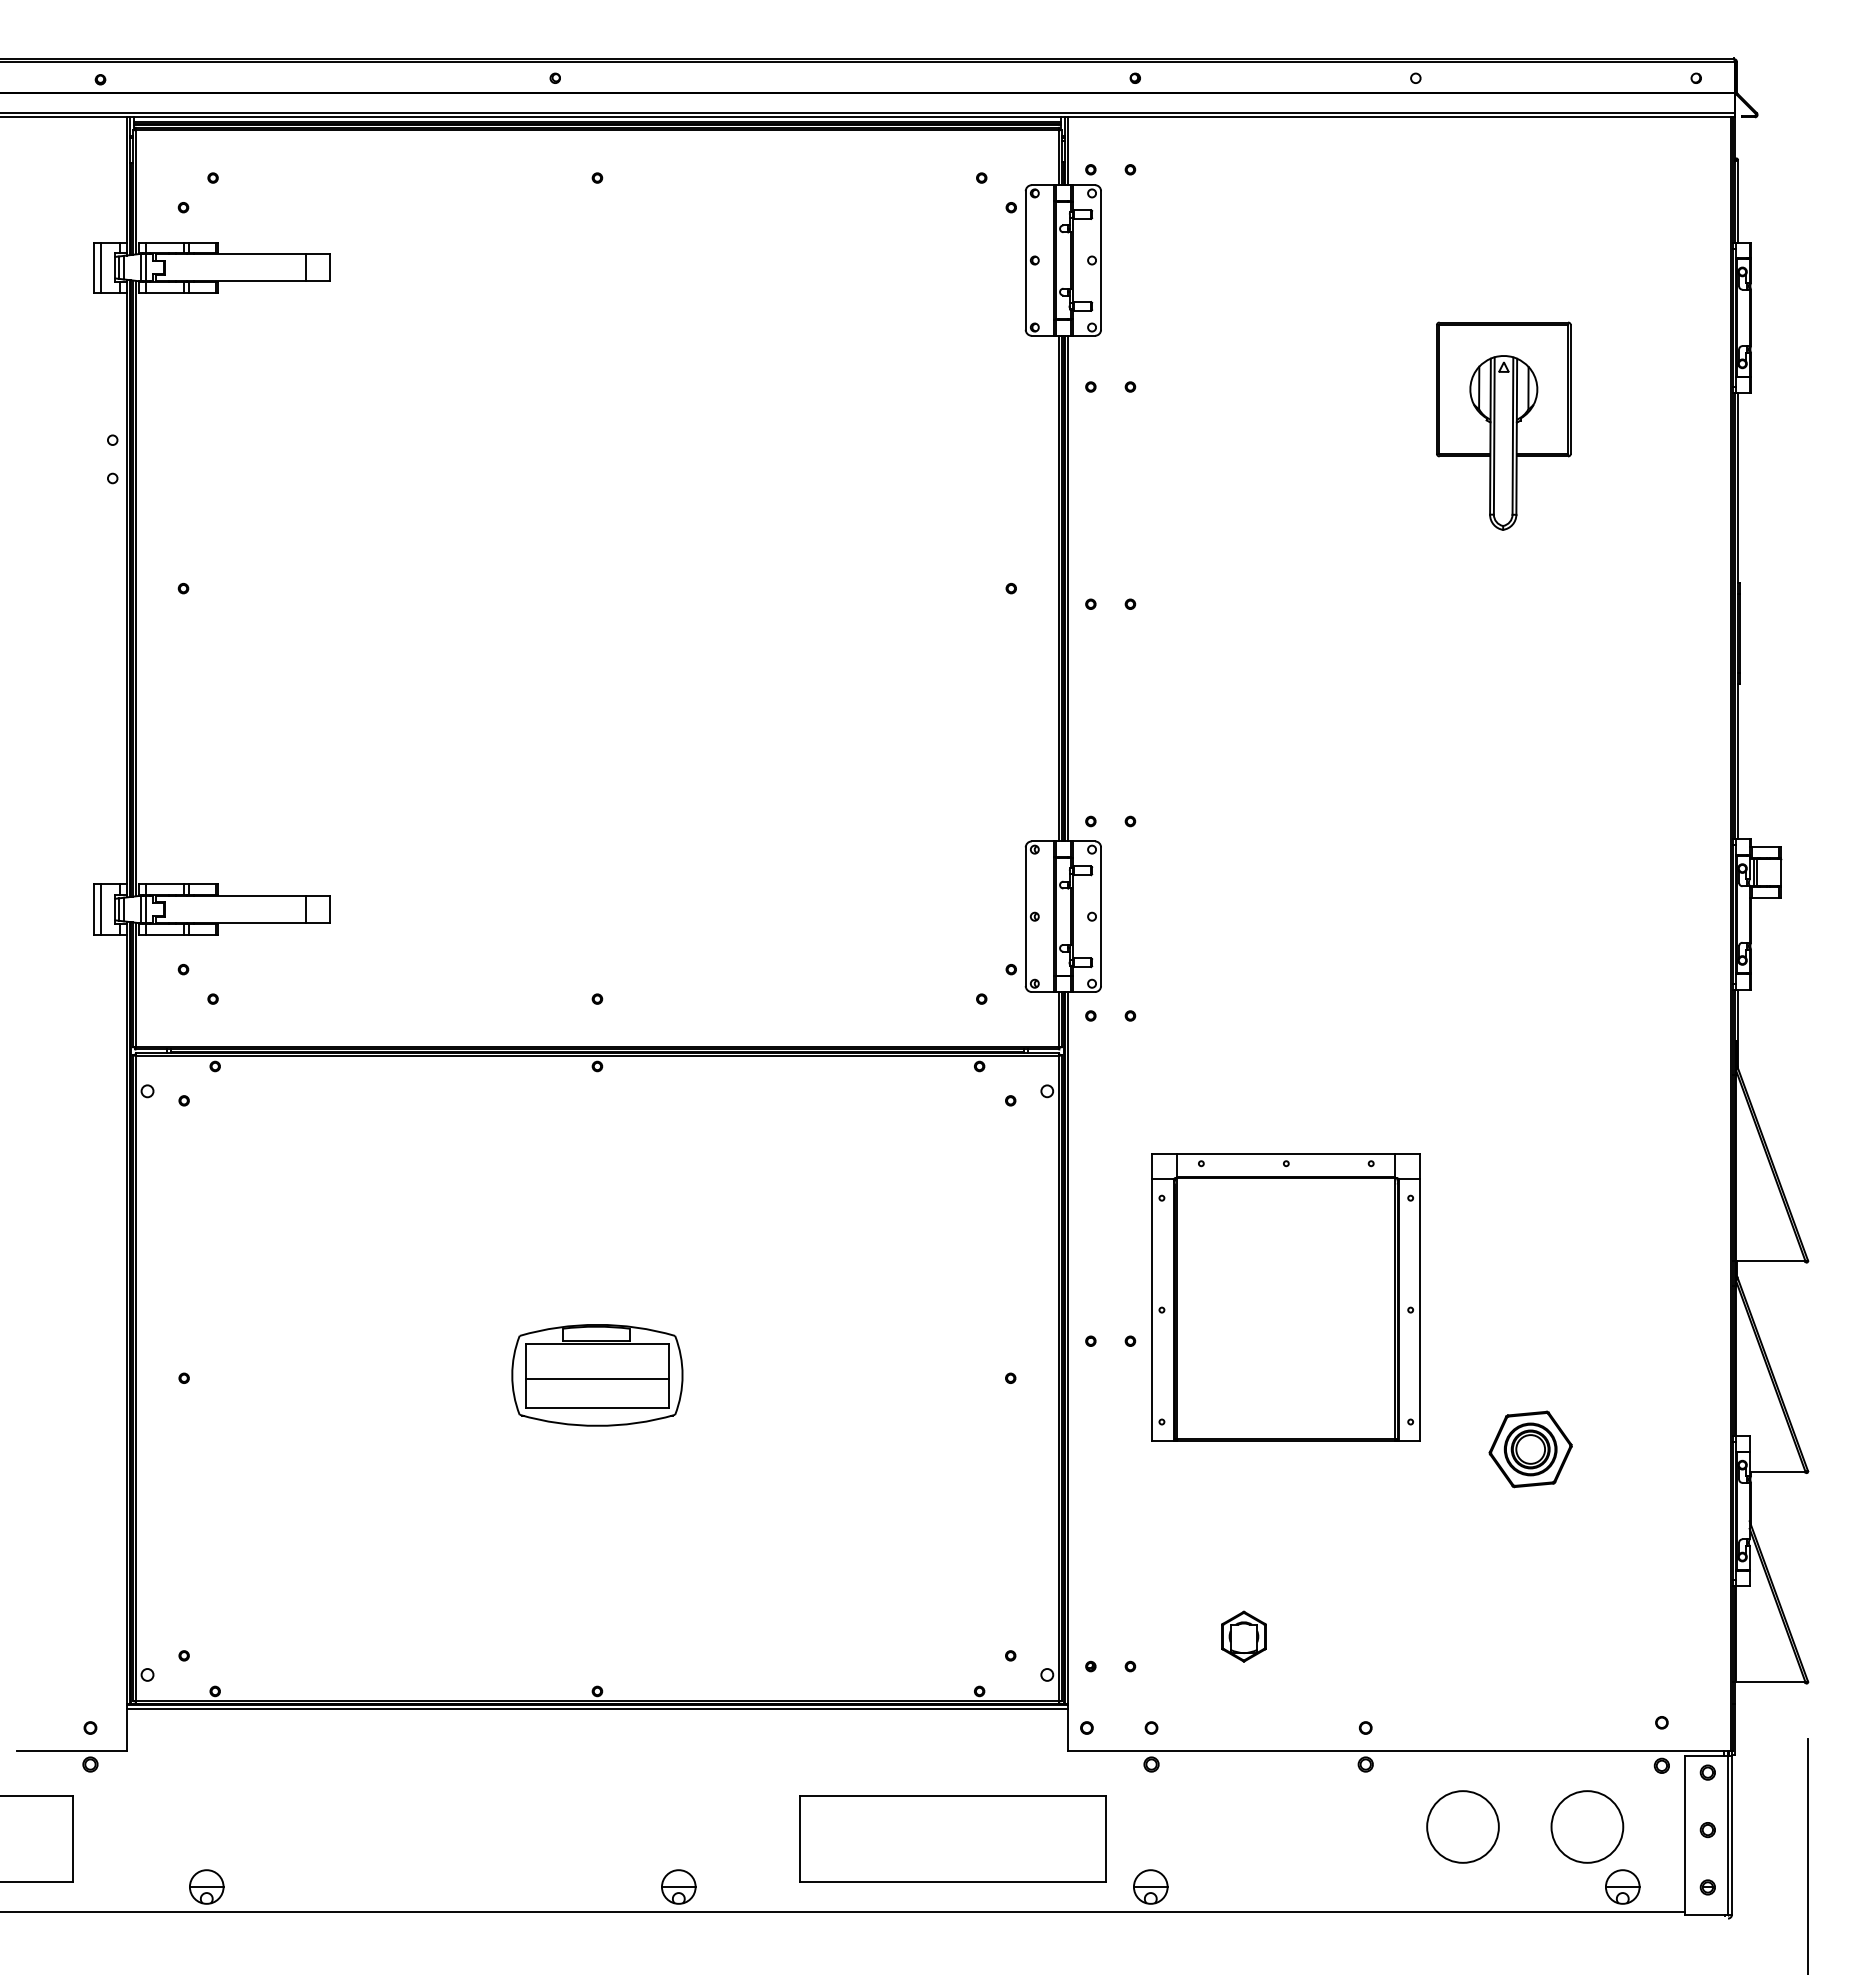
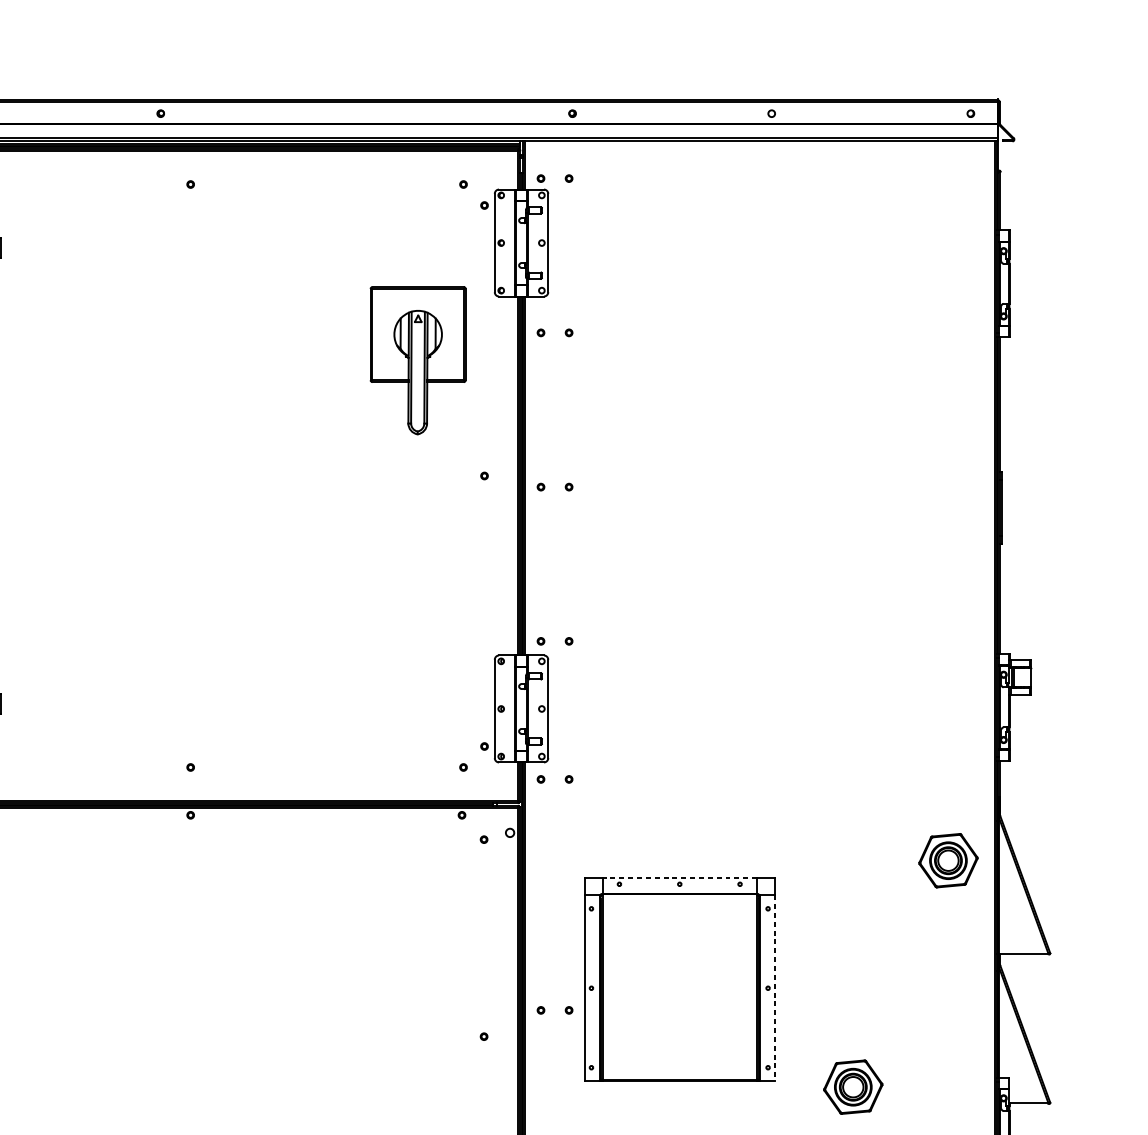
part: (1503, 425) -> (417, 360), moved
part: (1664, 1130) -> (948, 860), added
line: (1286, 1154) -> (679, 877), solid -> dashed
line: (1420, 1310) -> (775, 988), solid -> dashed
part: (597, 1375) -> (190, 1034), removed

